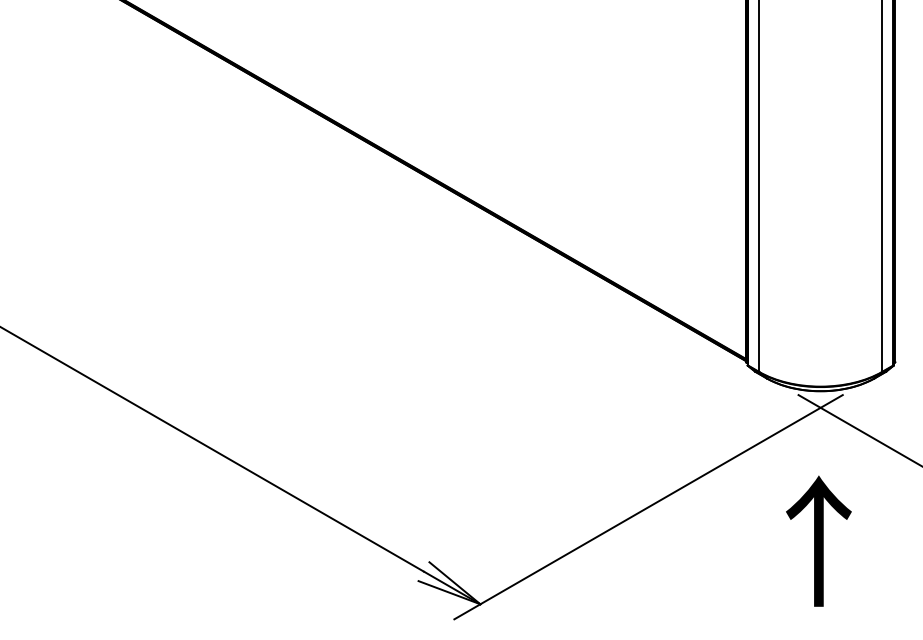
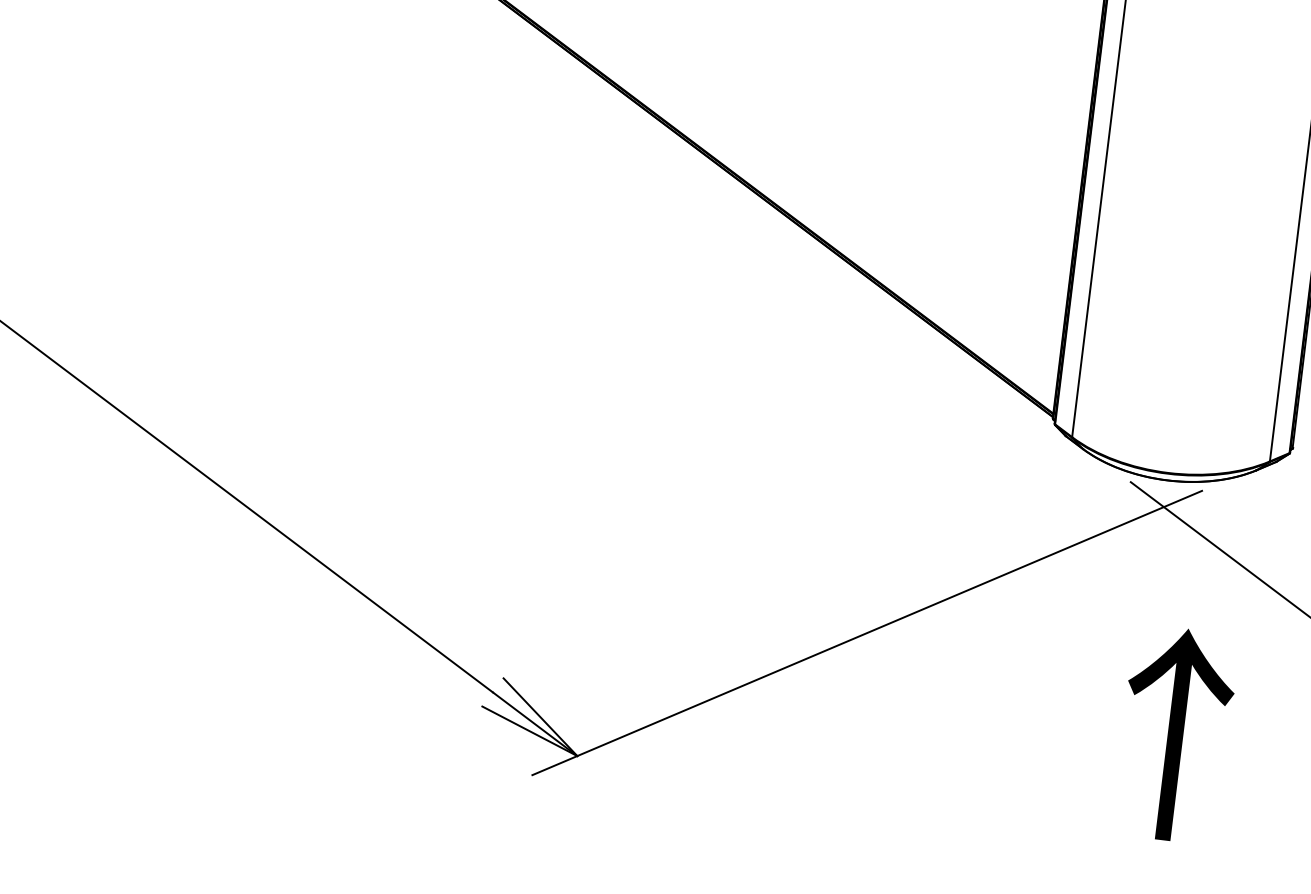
text: (818, 540) -> (1175, 733), moved

